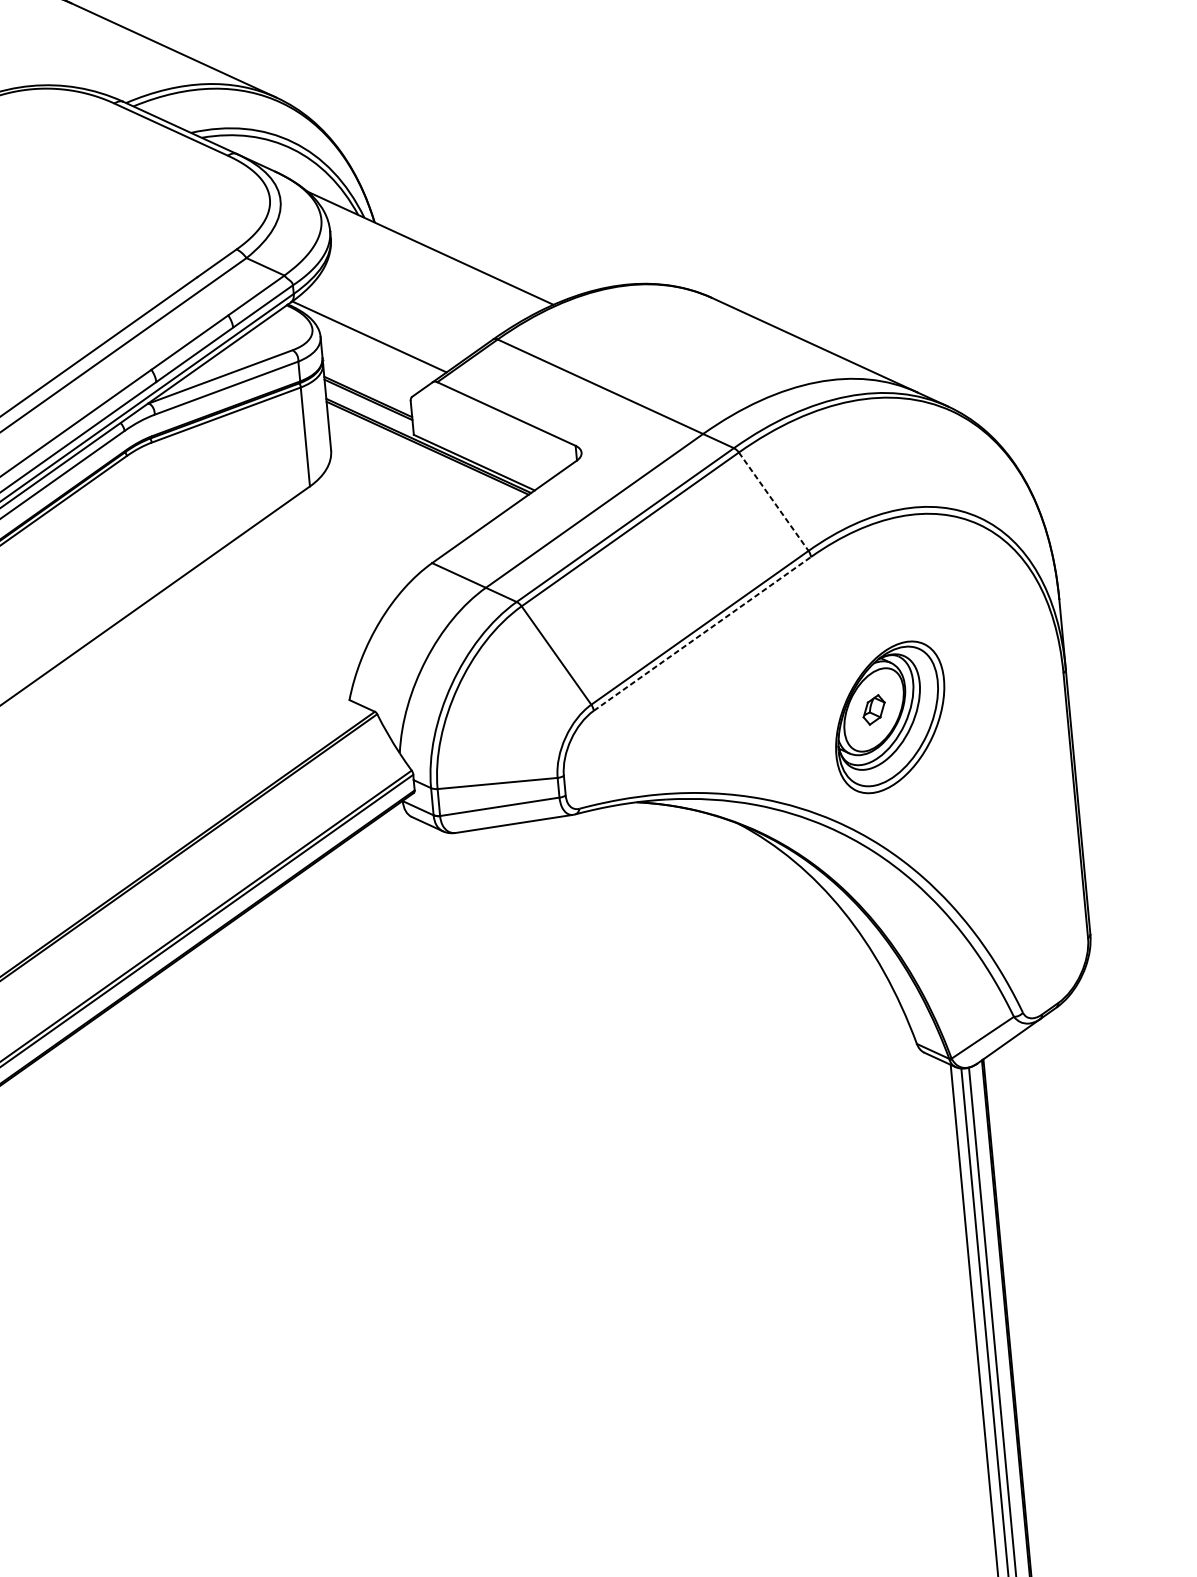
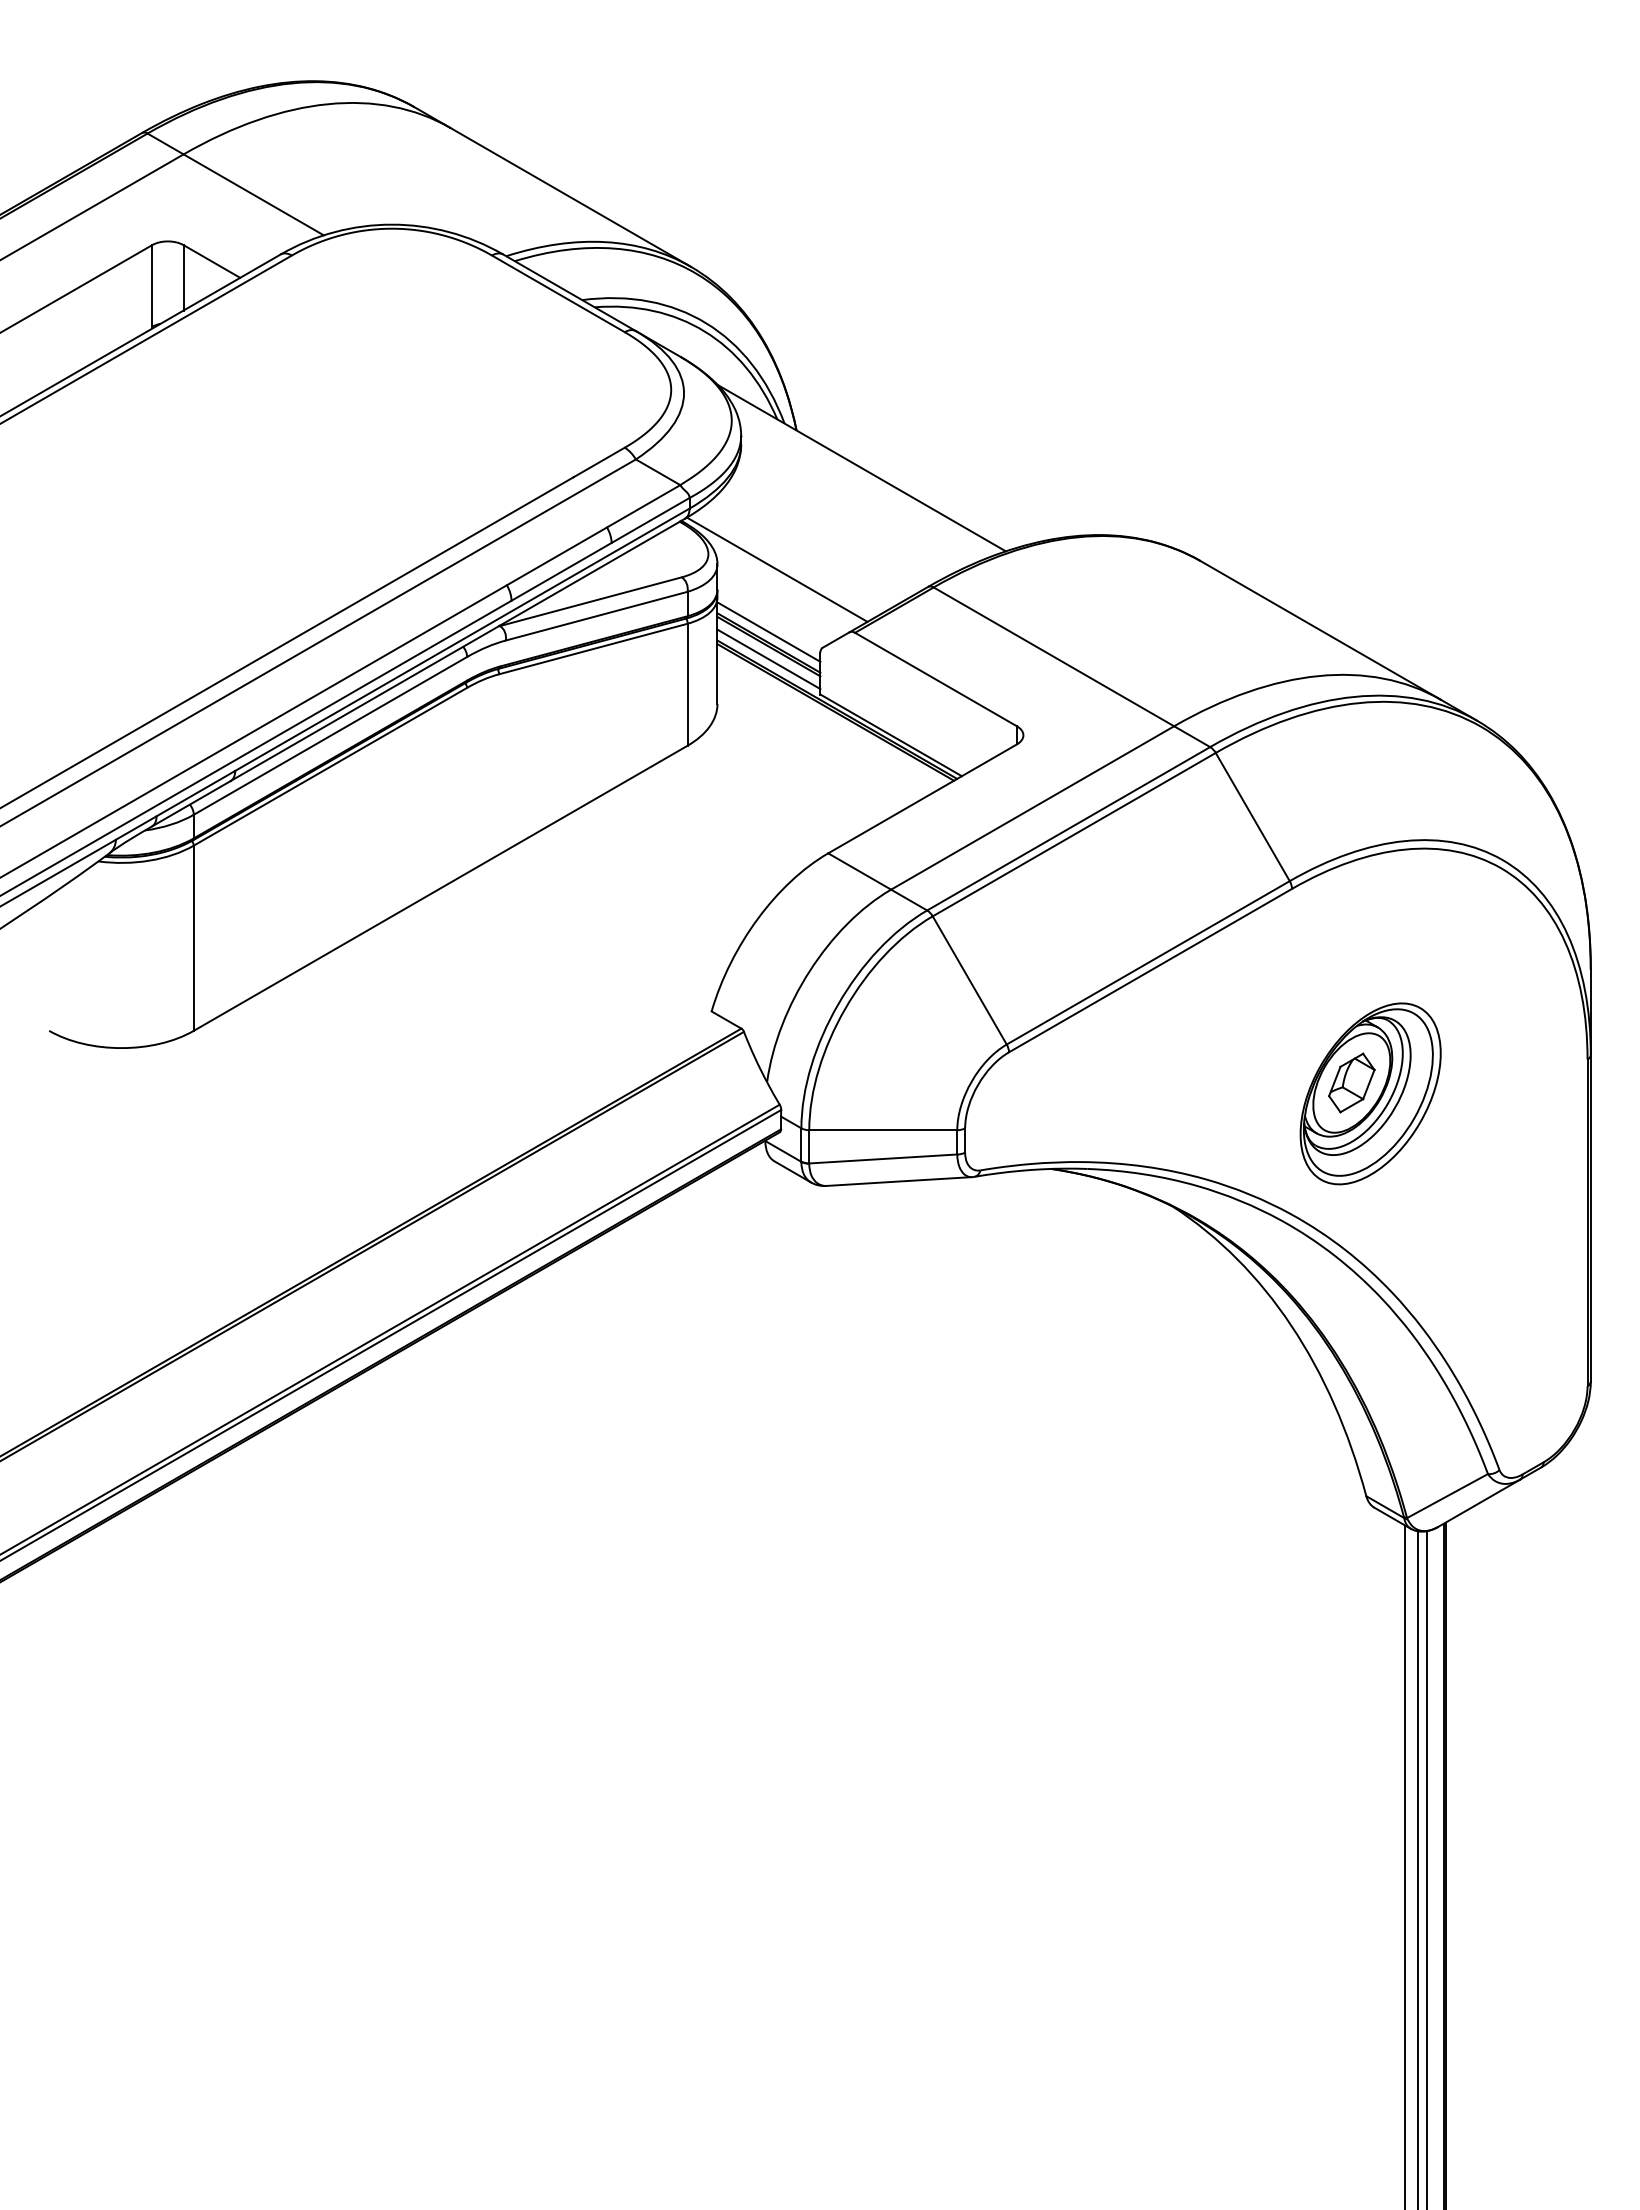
line: (367, 387) -> (768, 631), added
line: (369, 410) -> (768, 659), added
line: (774, 502) -> (1253, 817), dashed -> solid
line: (703, 633) -> (1151, 970), dashed -> solid
part: (873, 709) -> (1351, 1082), size x1.67

